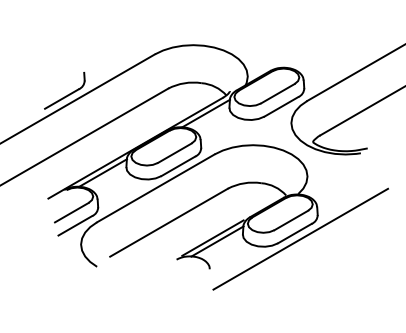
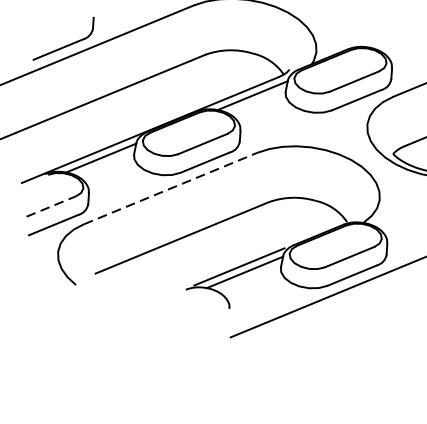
line: (155, 188) -> (169, 188), solid -> dashed
line: (72, 212) -> (52, 206), solid -> dashed

